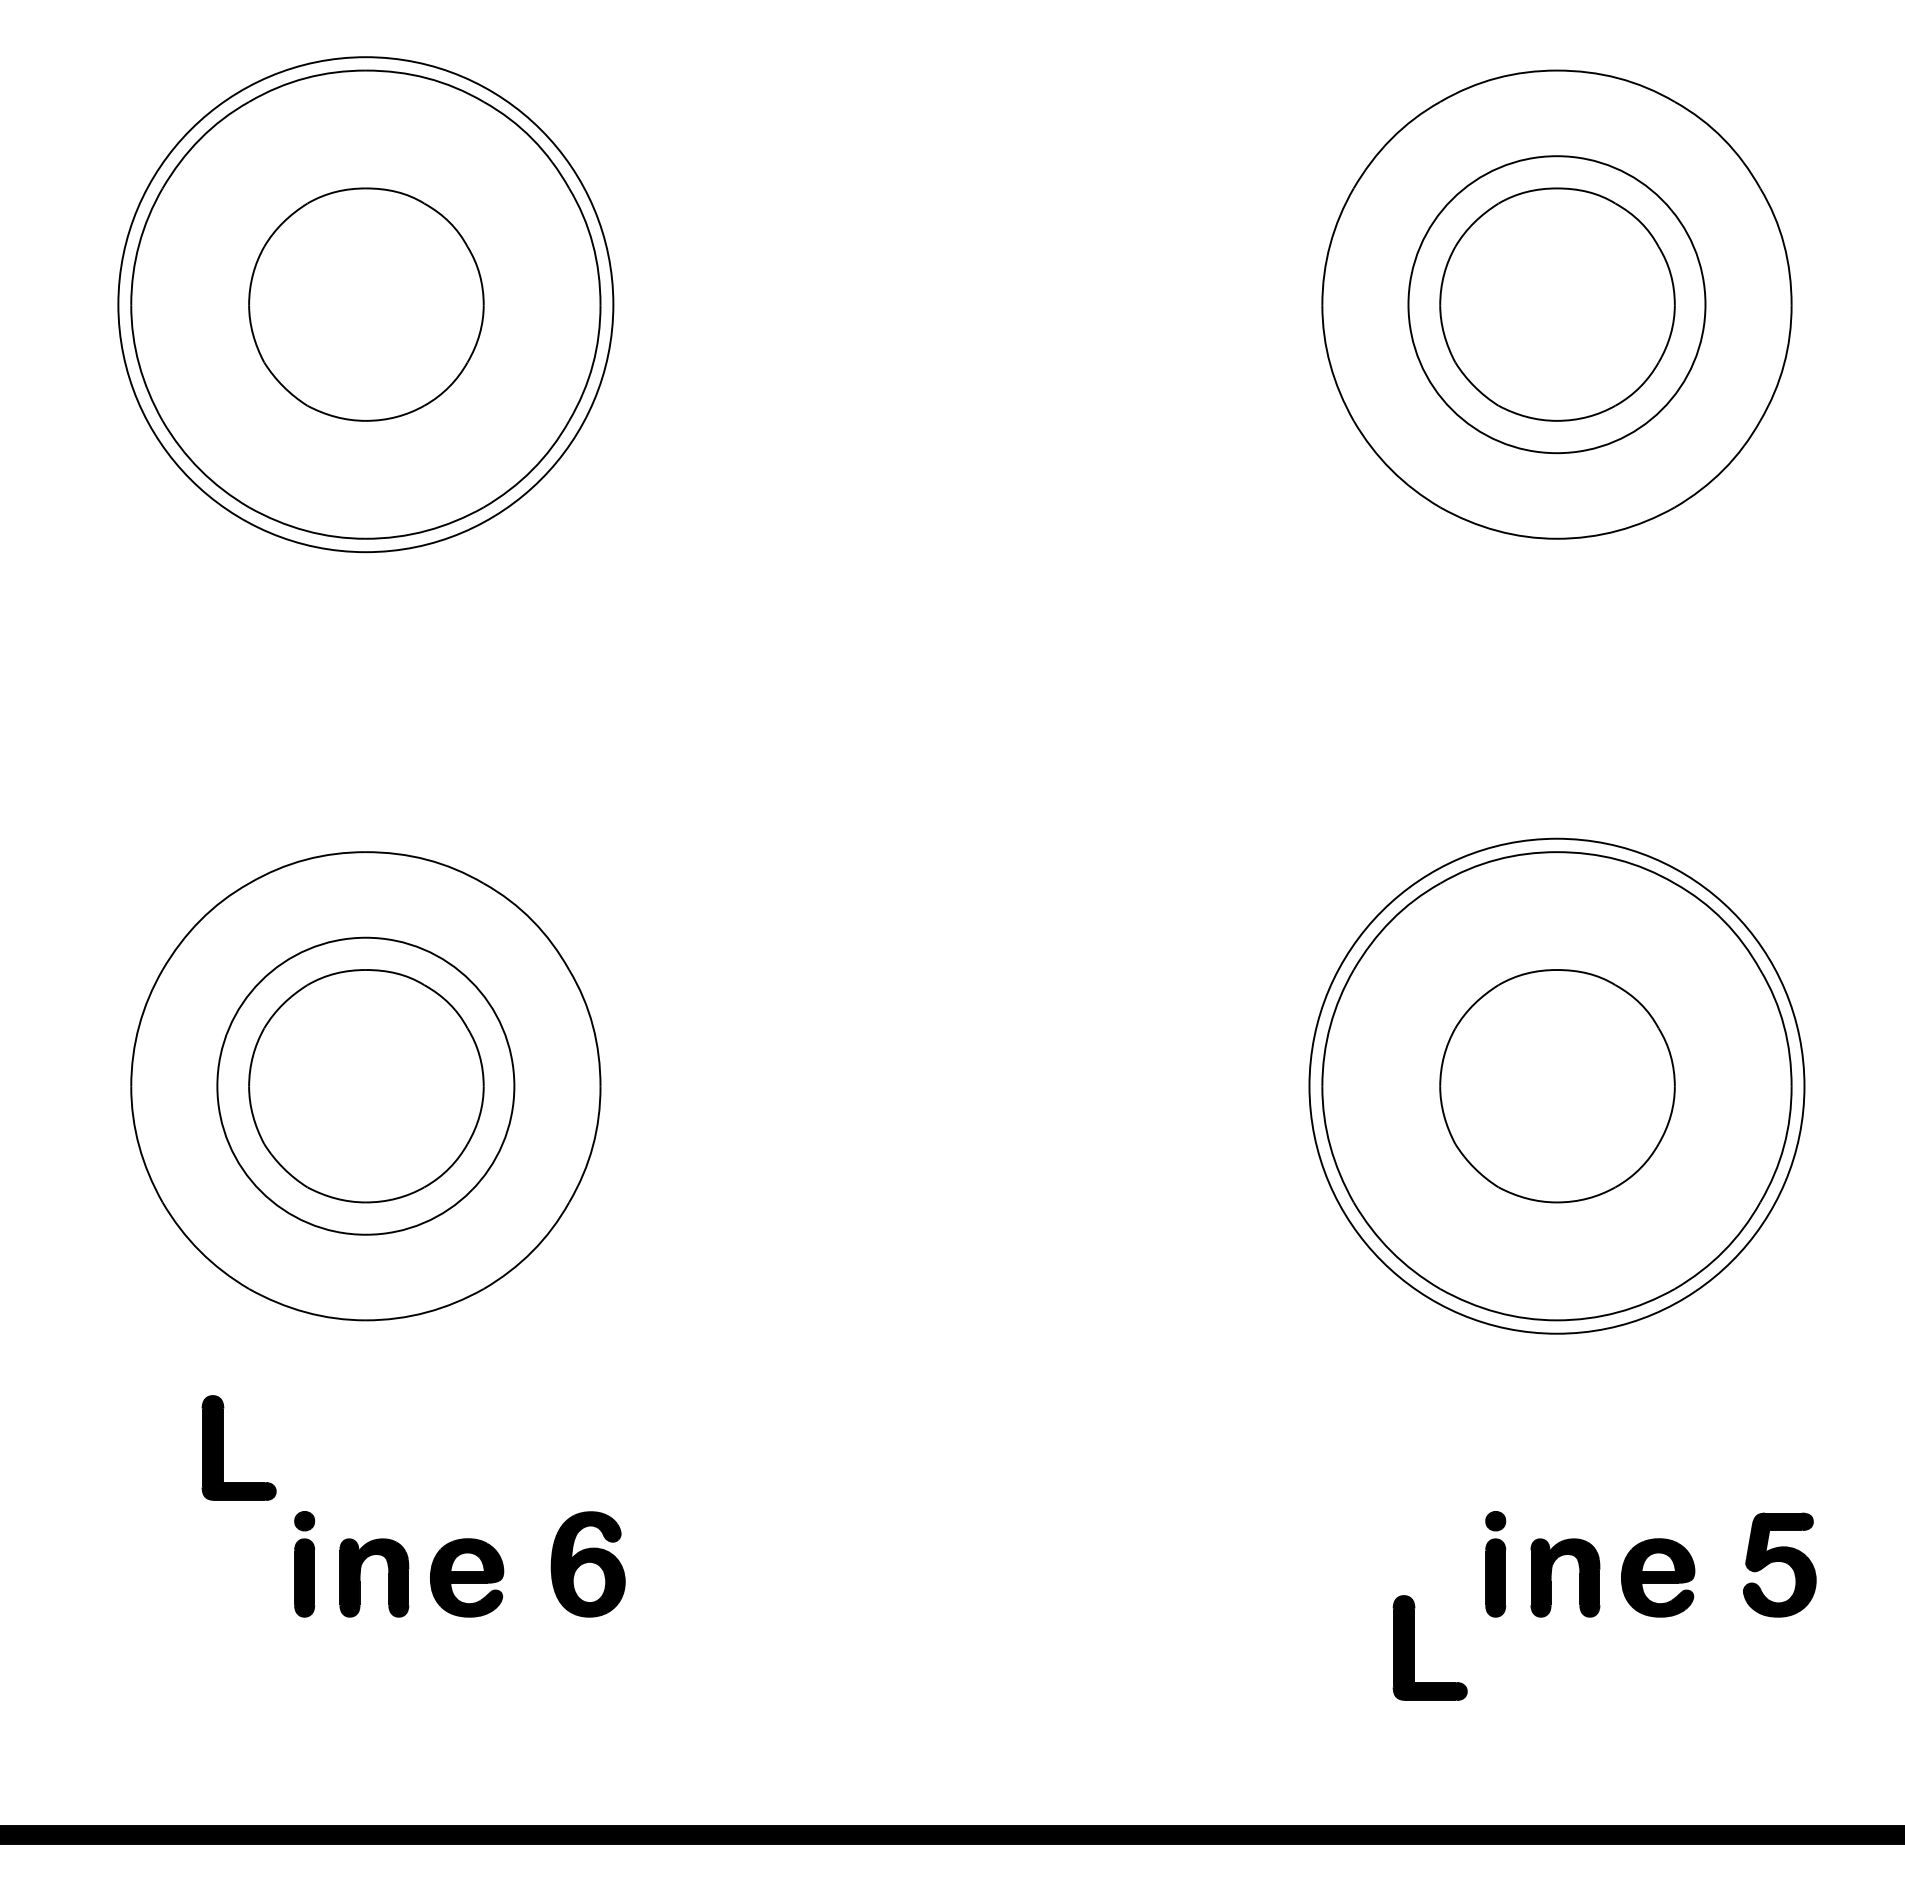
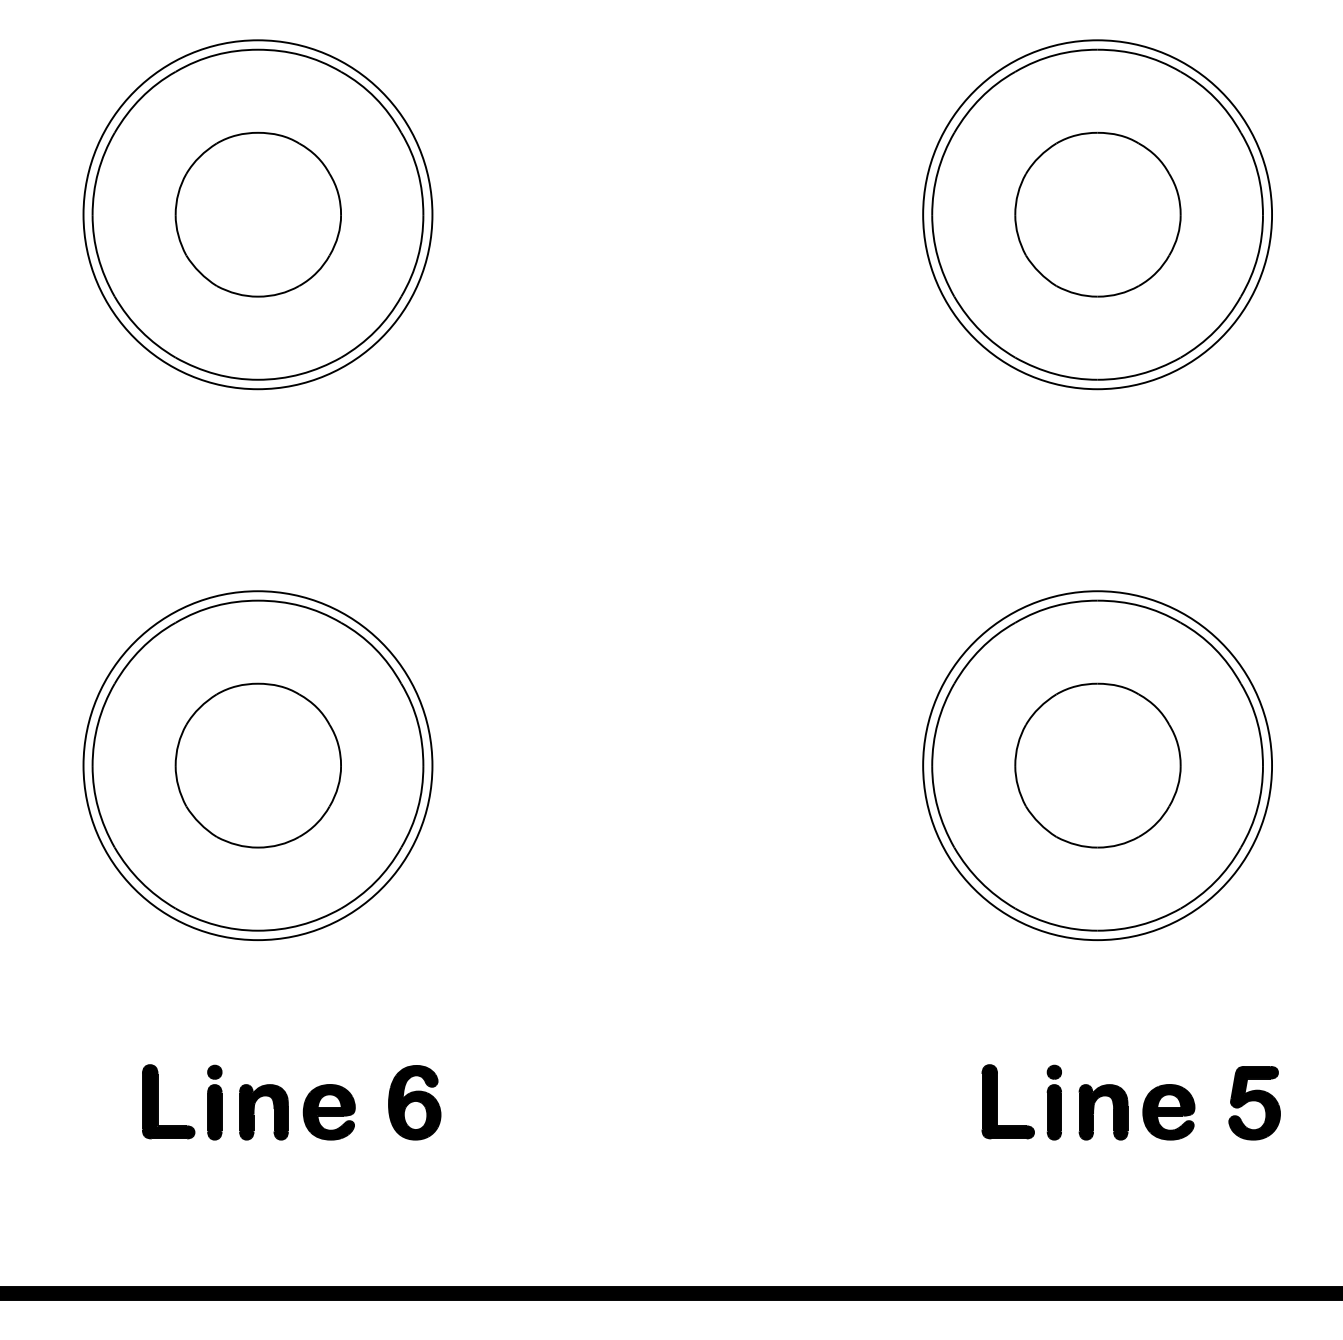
circle: (1556, 304) -> (1097, 214), size x1.67
circle: (365, 1085) -> (257, 765), size x1.67
part: (223, 1447) -> (157, 1101), moved
part: (1414, 1647) -> (997, 1101), moved

